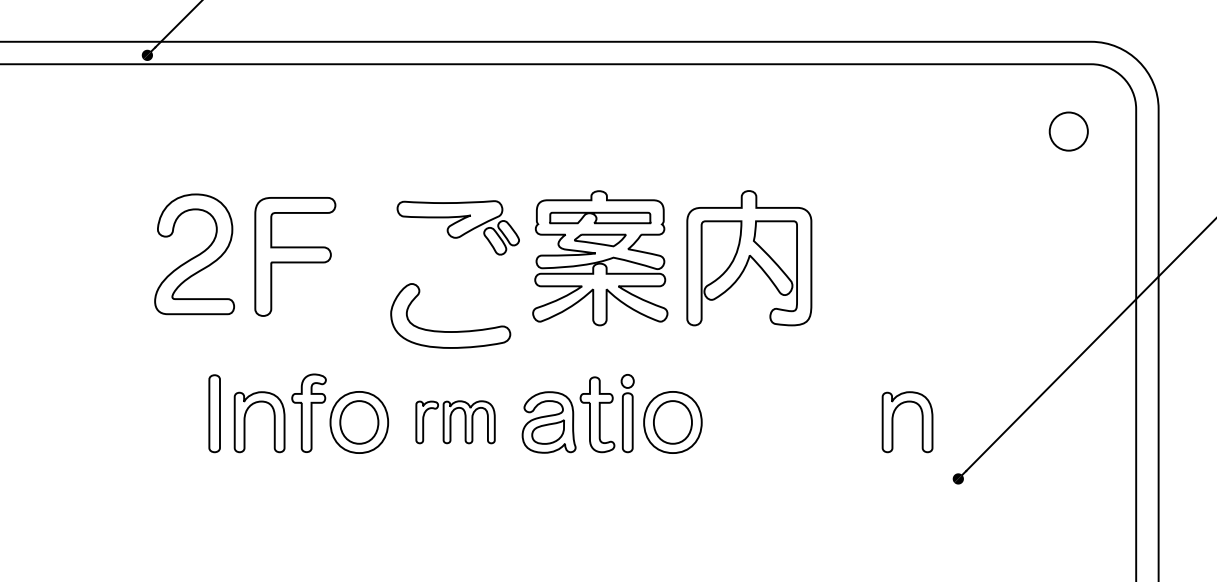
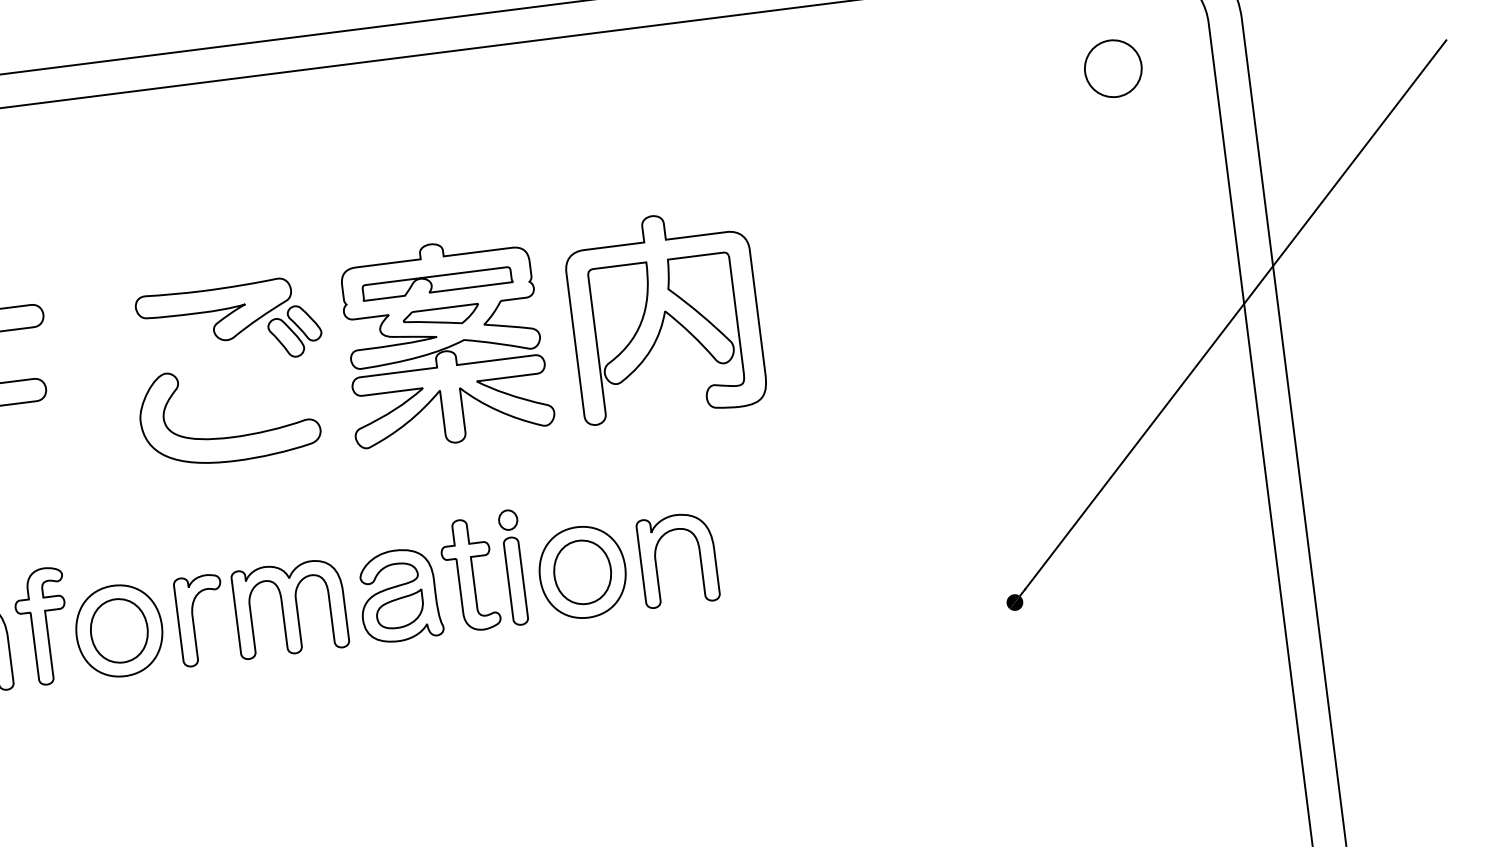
part: (450, 331) -> (231, 436), moved
part: (455, 422) -> (261, 613), size x1.43
part: (893, 422) -> (657, 563), moved

